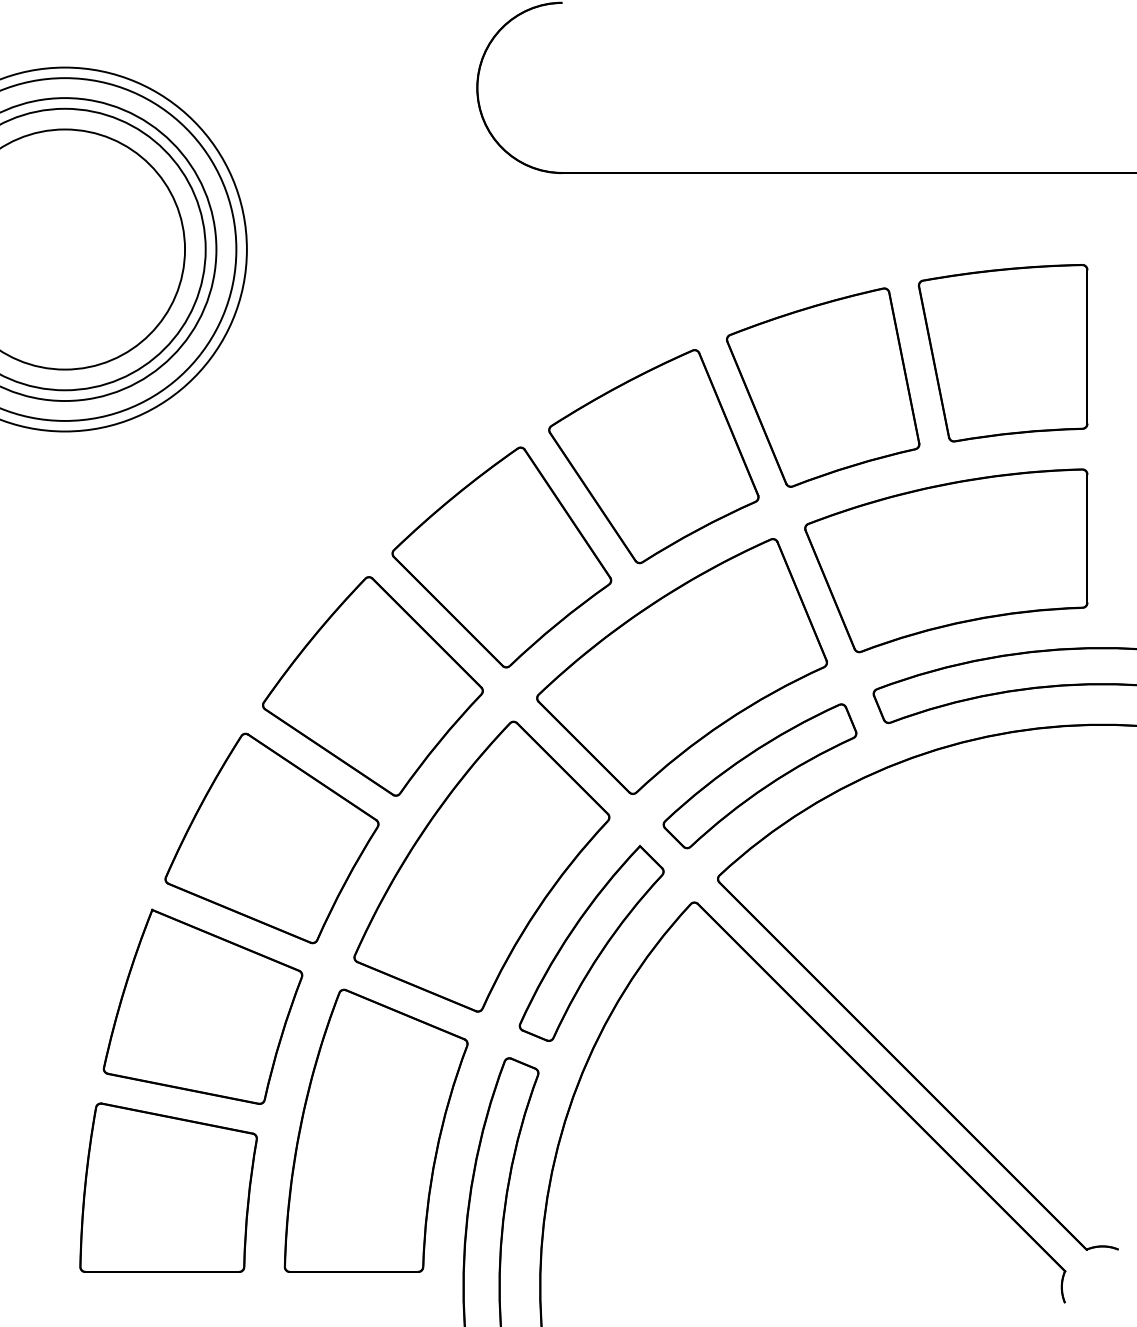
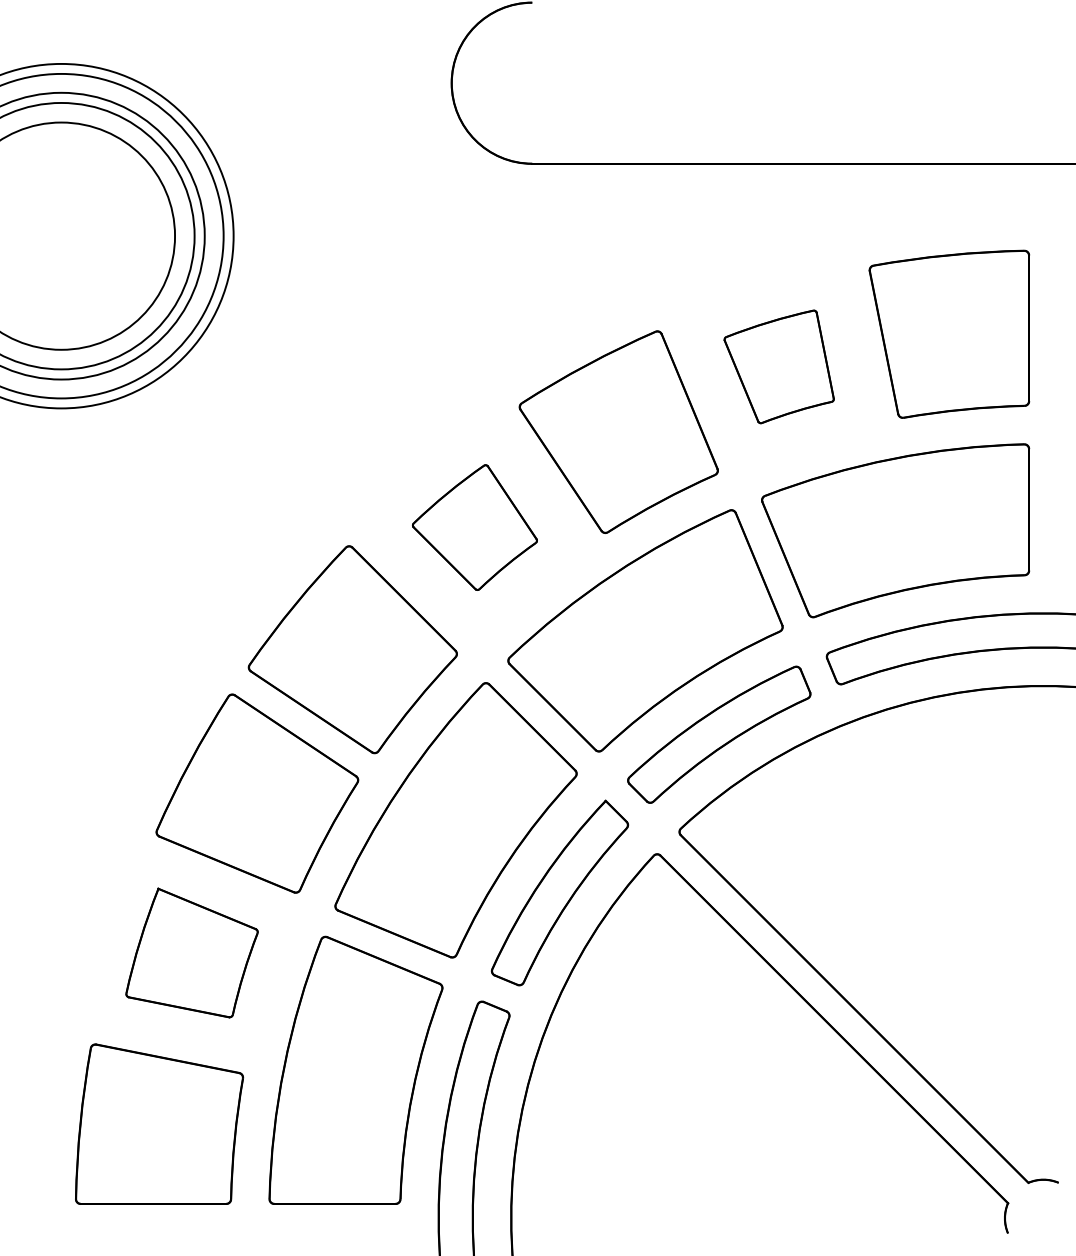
part: (823, 387) -> (779, 366), size x0.6
part: (501, 557) -> (474, 527), size x0.6
part: (202, 1006) -> (191, 952), size x0.7

